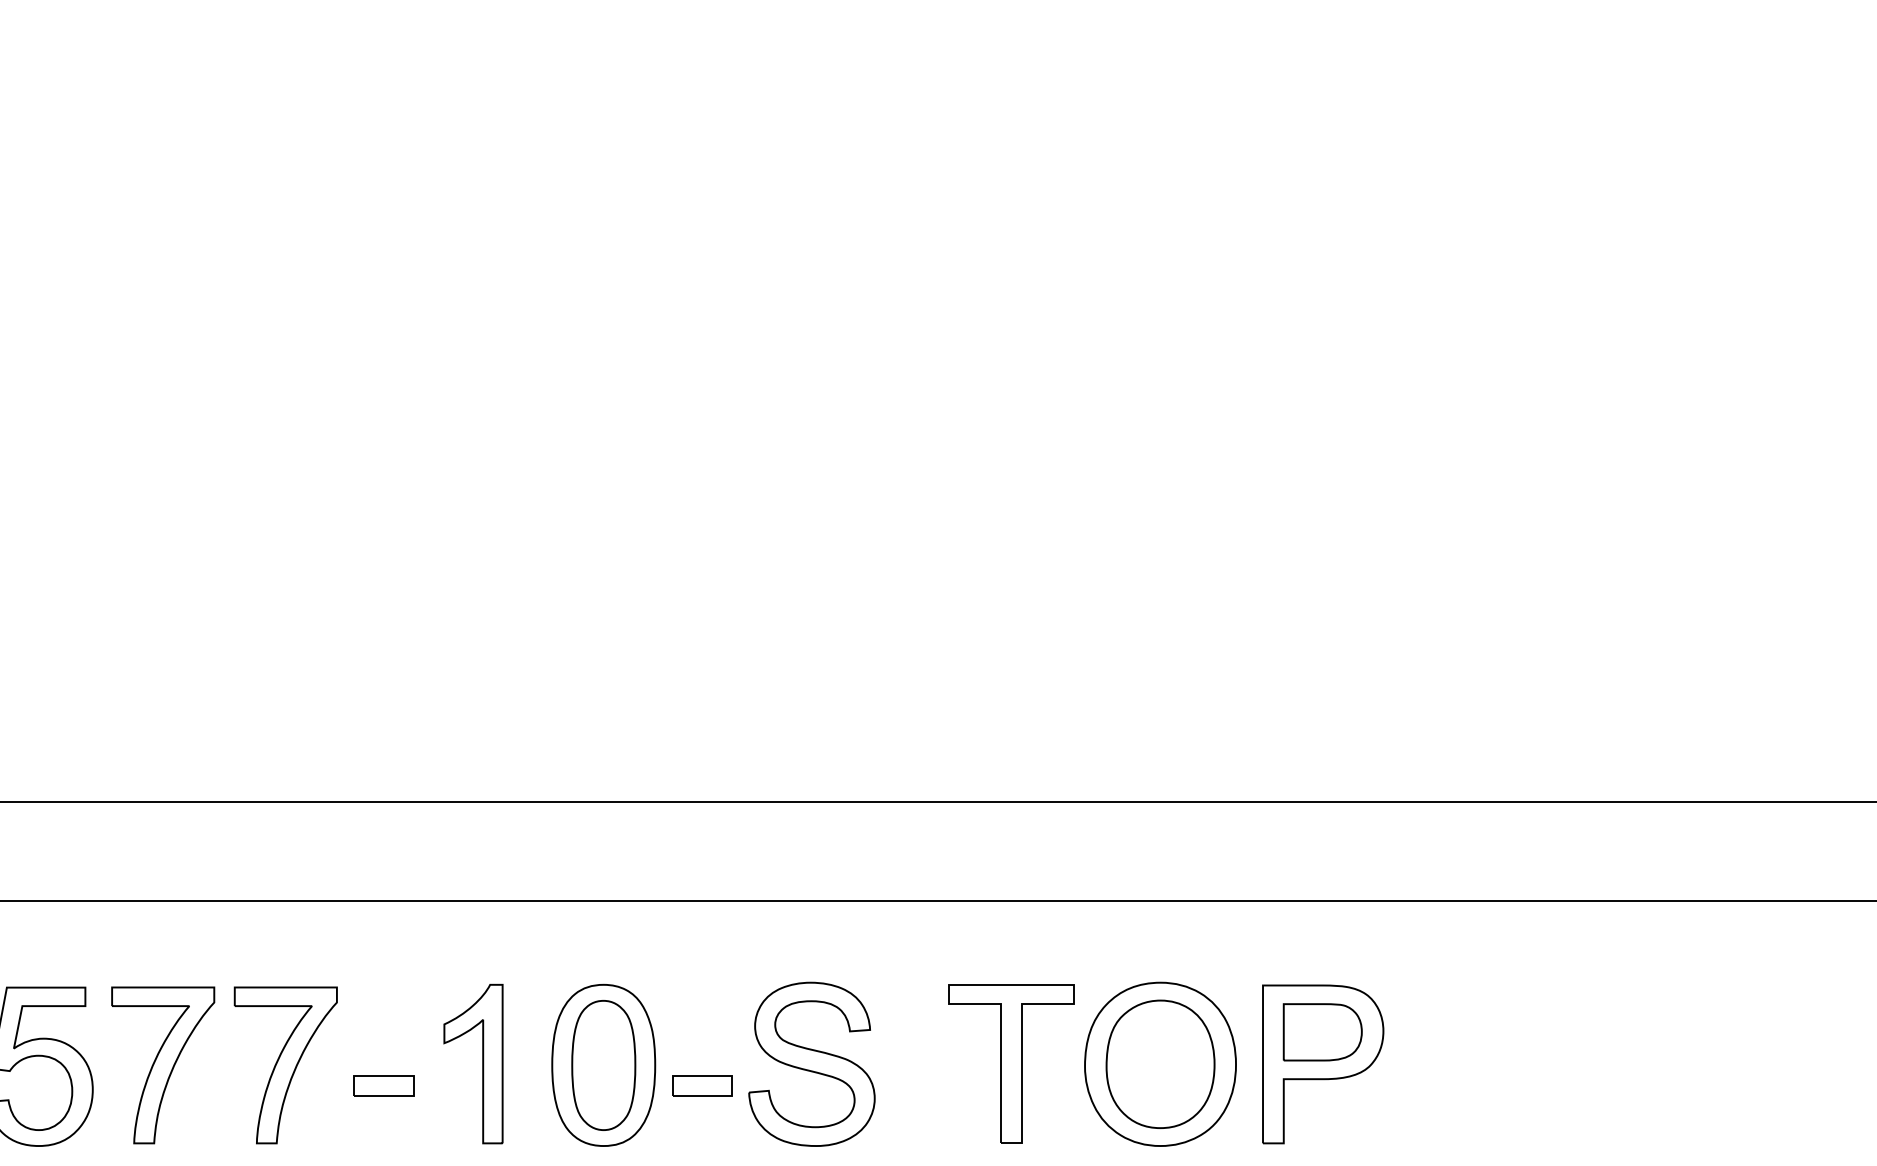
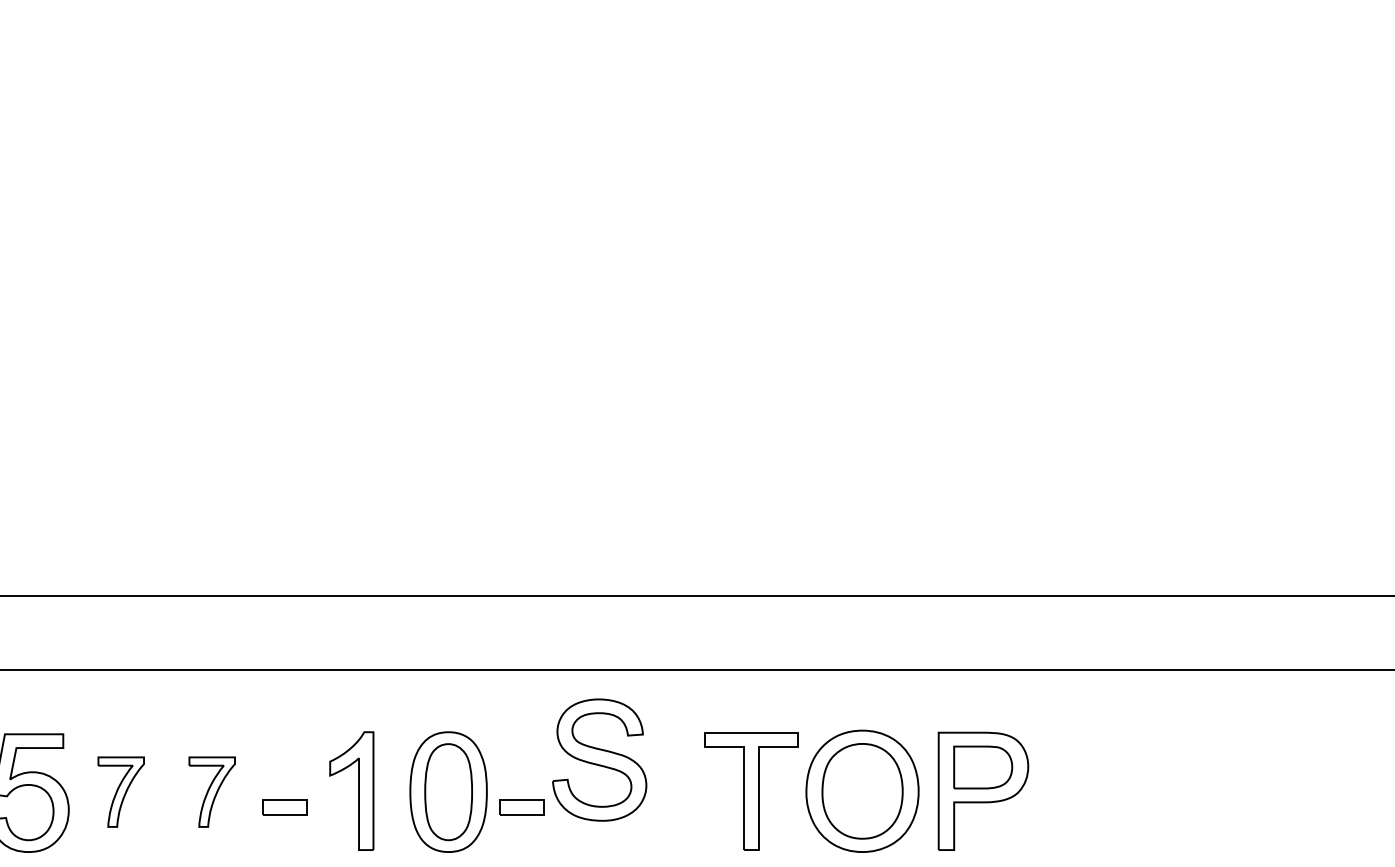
part: (811, 1063) -> (599, 759), moved
part: (163, 1065) -> (121, 792), size x0.6
part: (285, 1065) -> (212, 792), size x0.6

